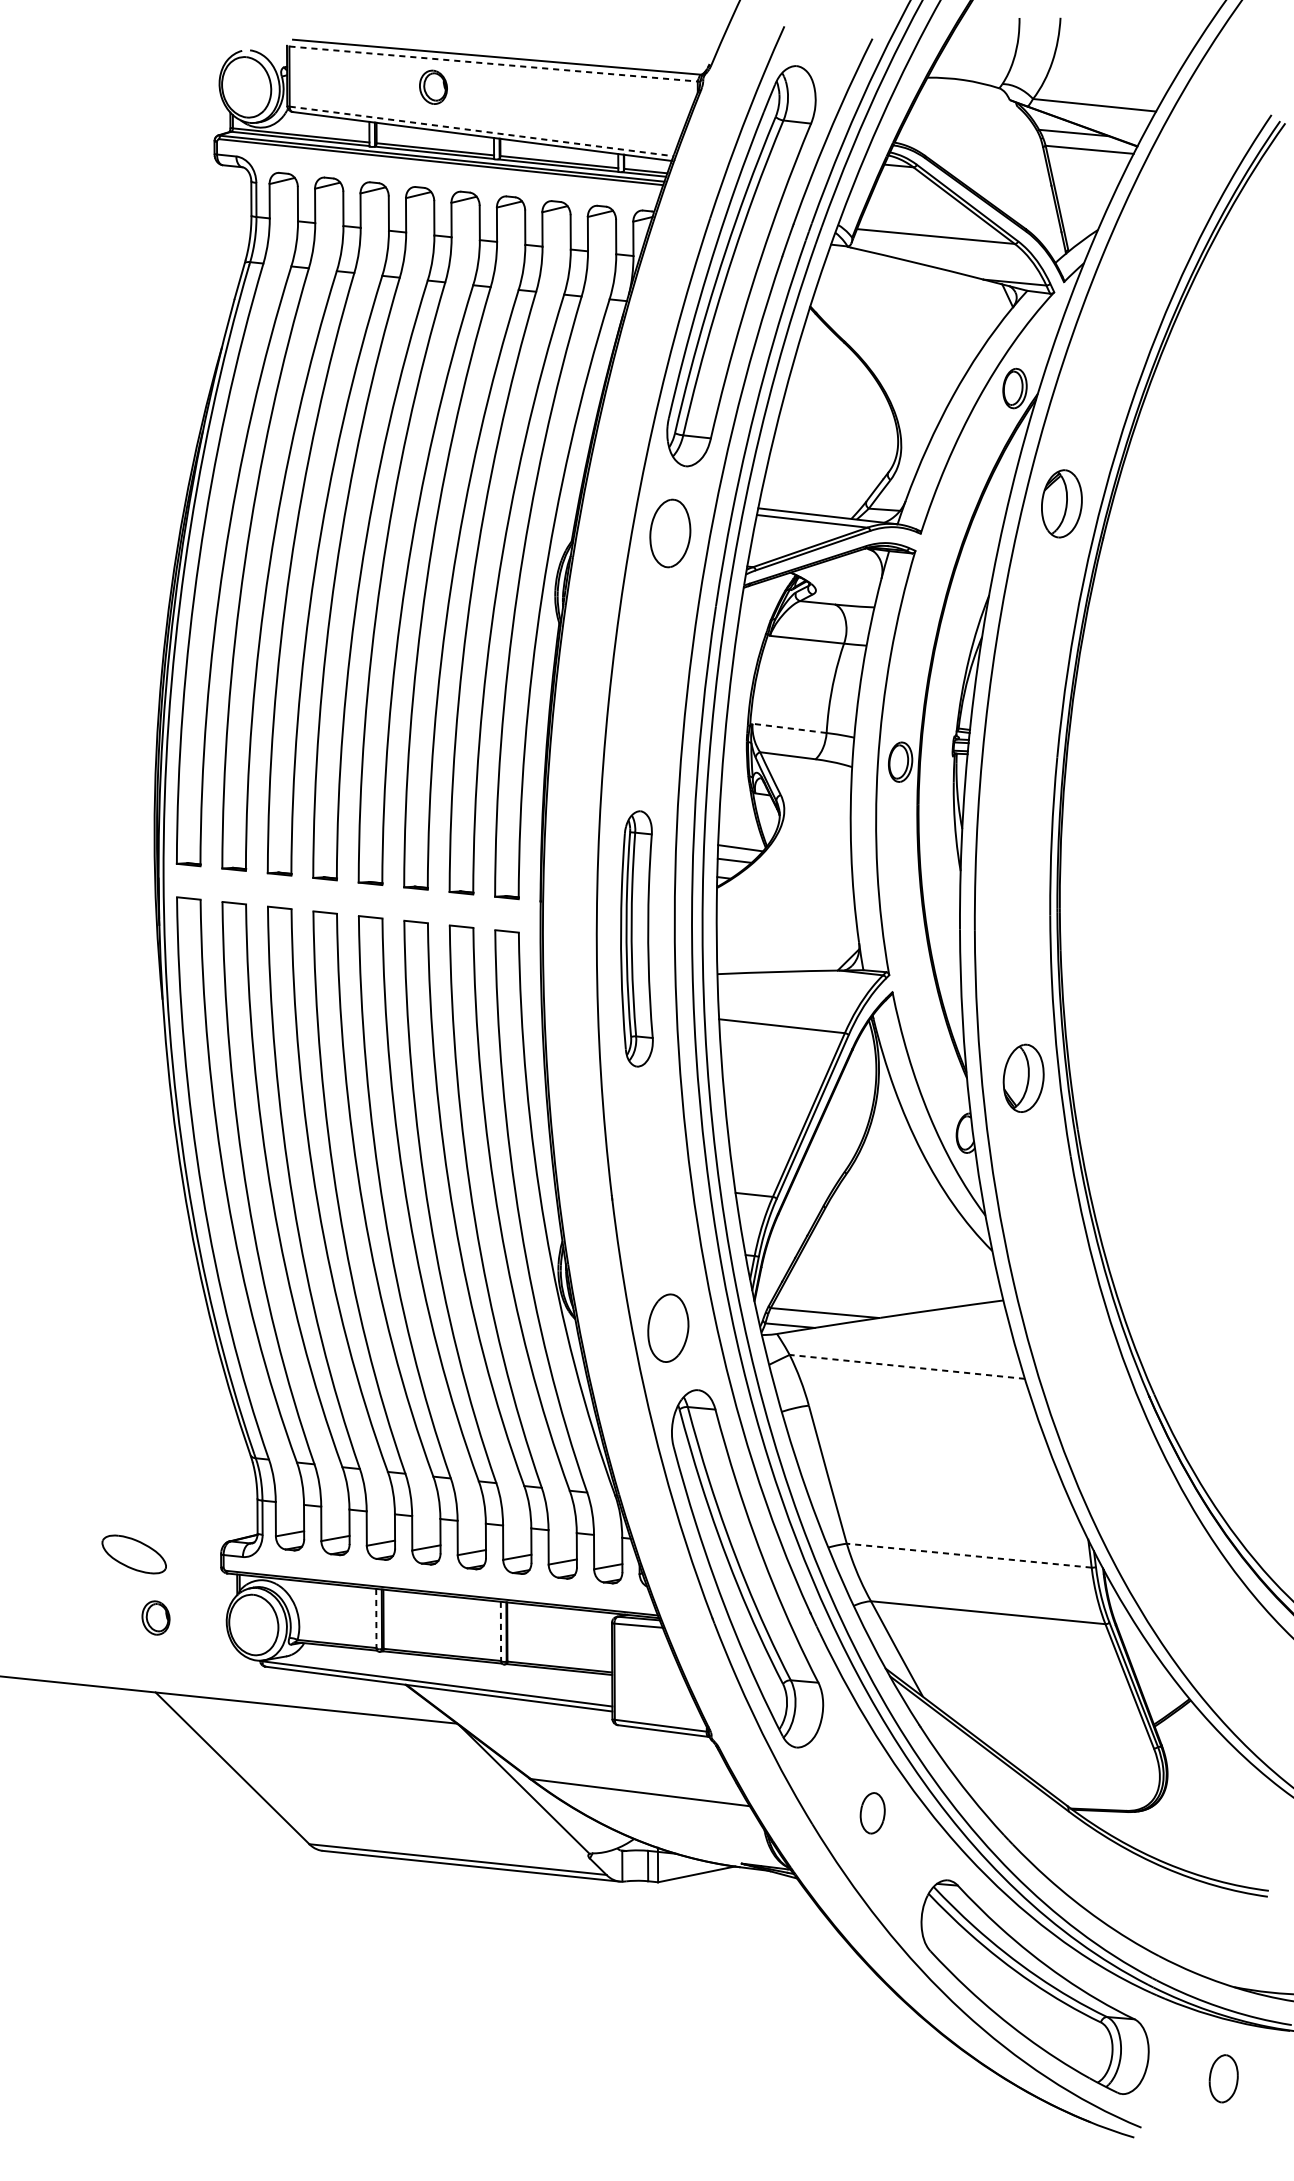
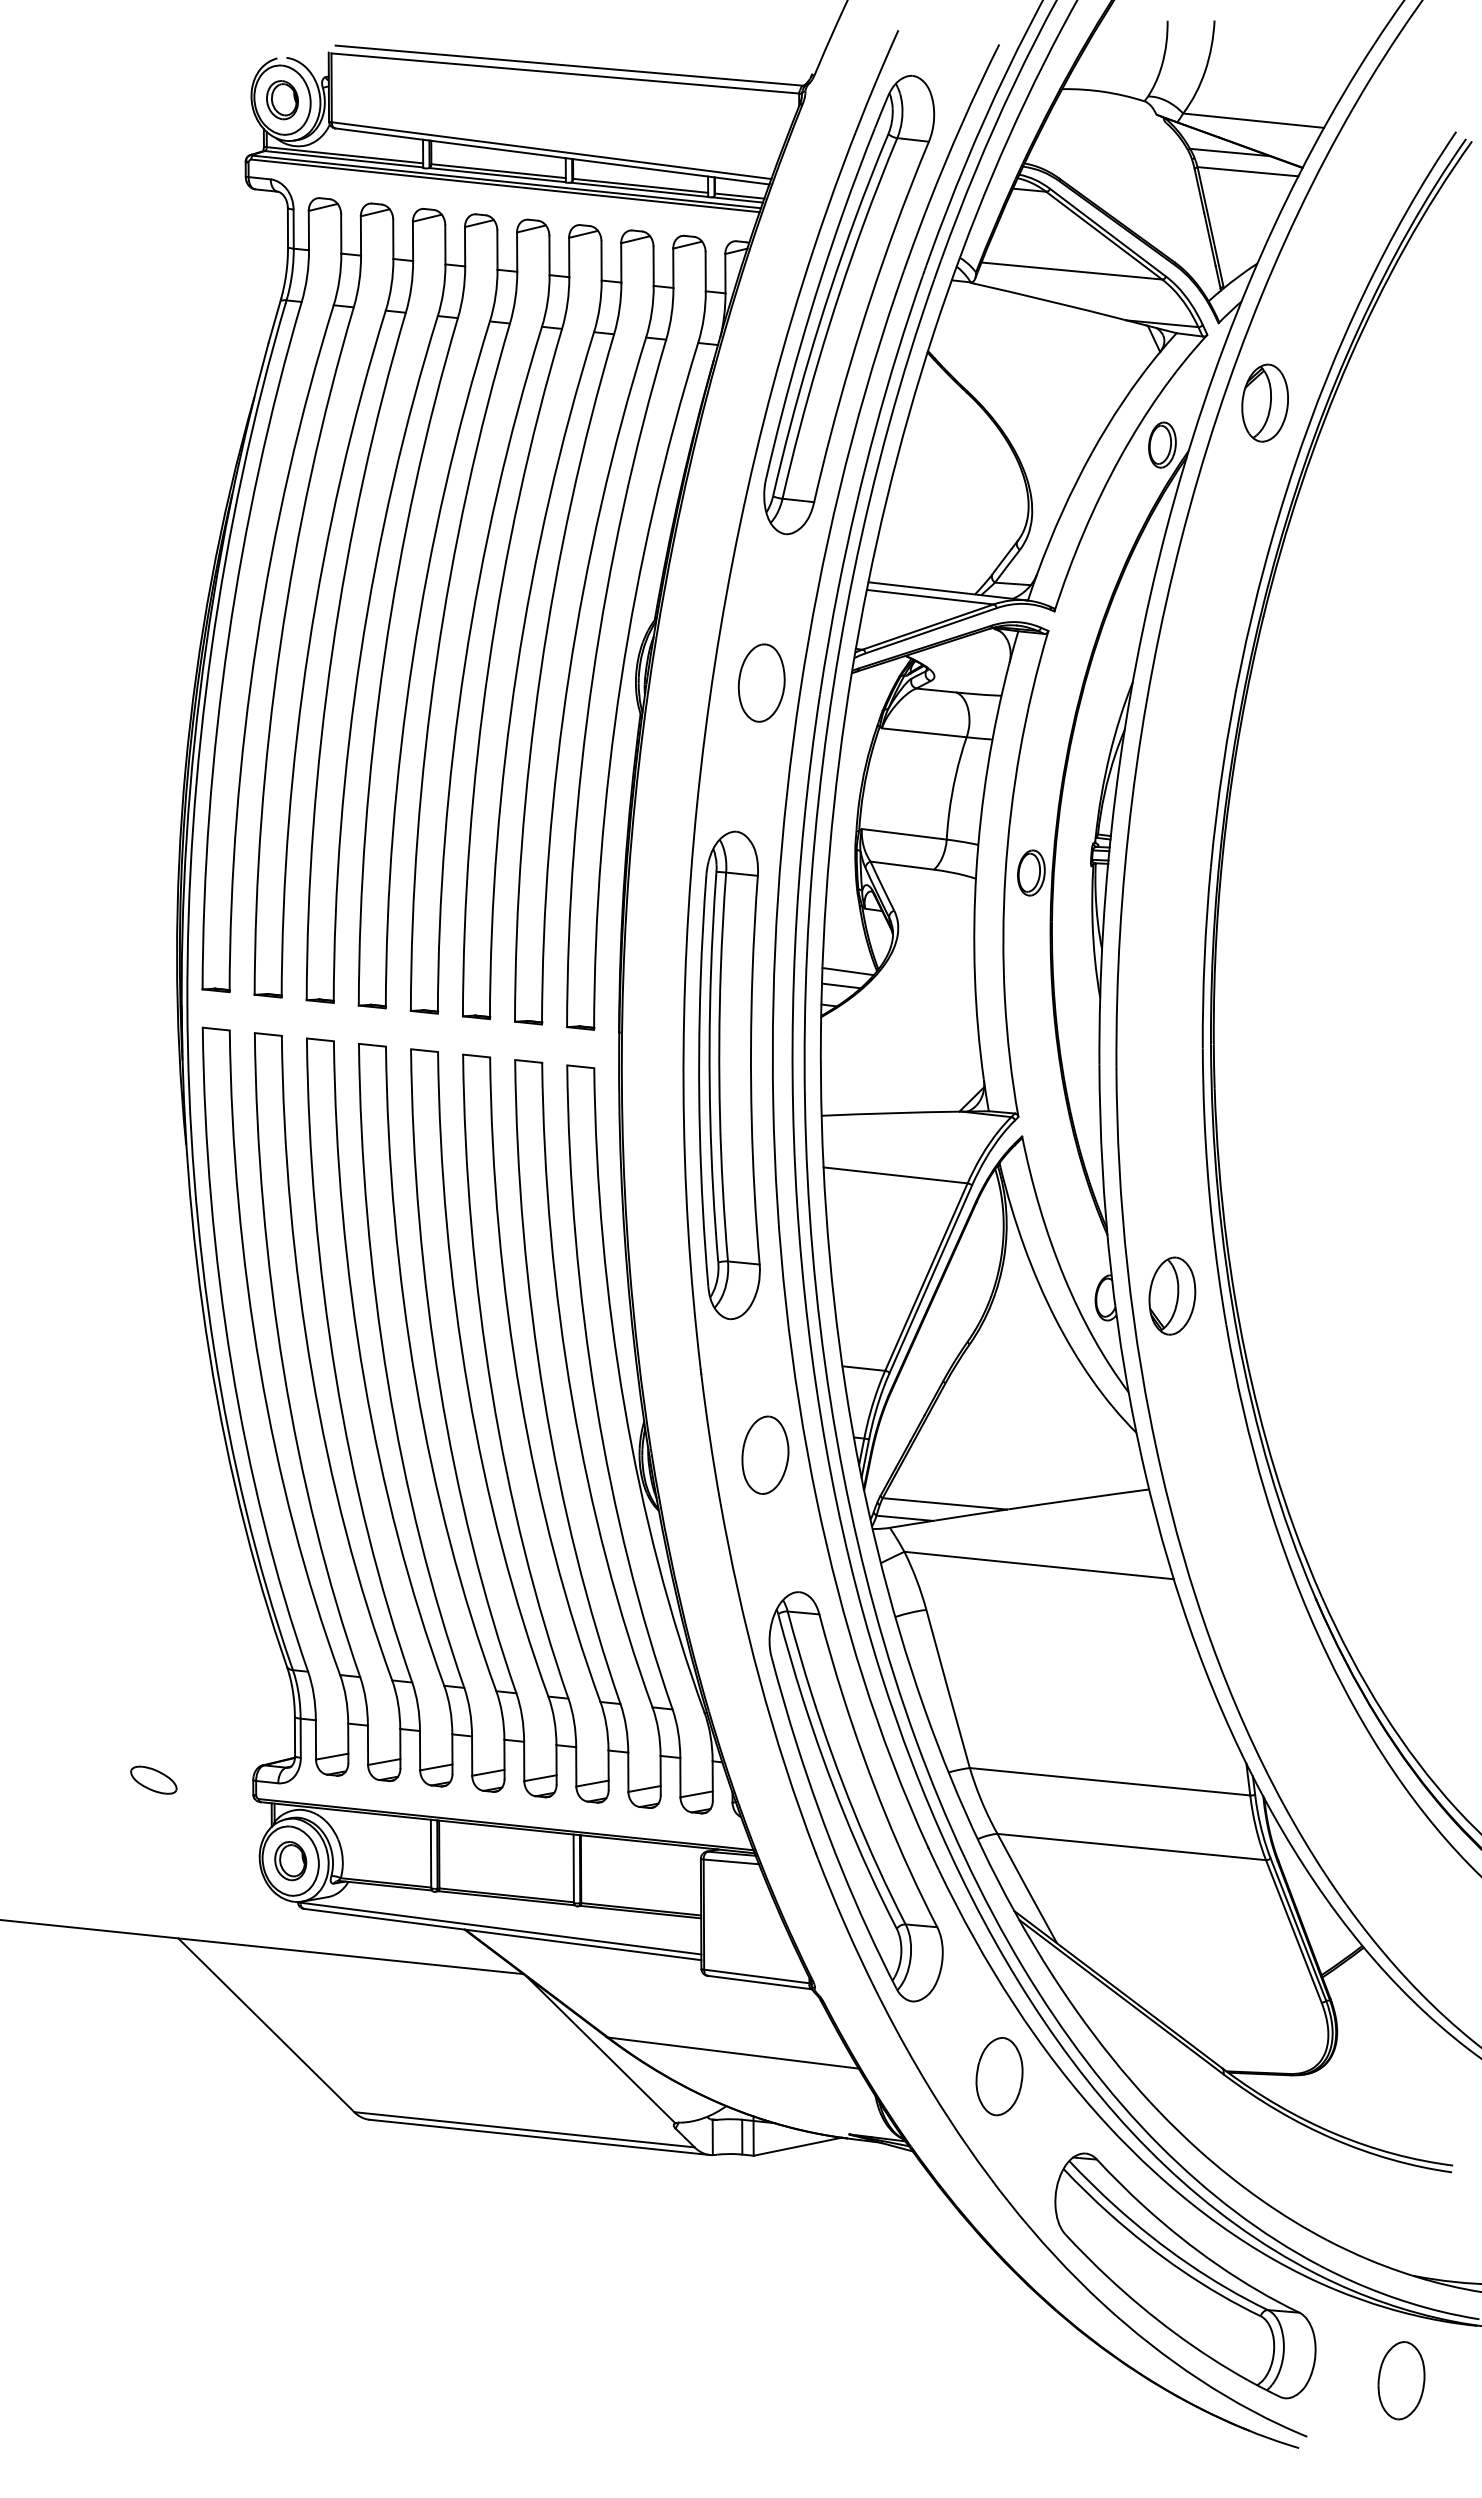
line: (493, 64) -> (565, 73), dashed -> solid
part: (433, 87) -> (282, 100), moved
line: (481, 131) -> (551, 150), dashed -> solid
part: (1061, 503) -> (1264, 402), moved
part: (670, 532) -> (761, 682), moved
line: (789, 728) -> (904, 834), dashed -> solid
part: (636, 938) -> (729, 1075), size x1.67
part: (1023, 1077) -> (1172, 1295), moved
part: (668, 1327) -> (765, 1454), moved
line: (906, 1366) -> (1038, 1565), dashed -> solid
part: (133, 1553) -> (153, 1779), size x0.62
line: (969, 1555) -> (1110, 1781), dashed -> solid
part: (155, 1618) -> (290, 1861), moved
line: (376, 1619) -> (431, 1854), dashed -> solid
line: (500, 1632) -> (573, 1869), dashed -> solid
part: (872, 1813) -> (999, 2076), size x1.67
part: (1223, 2078) -> (1401, 2380), size x1.43

